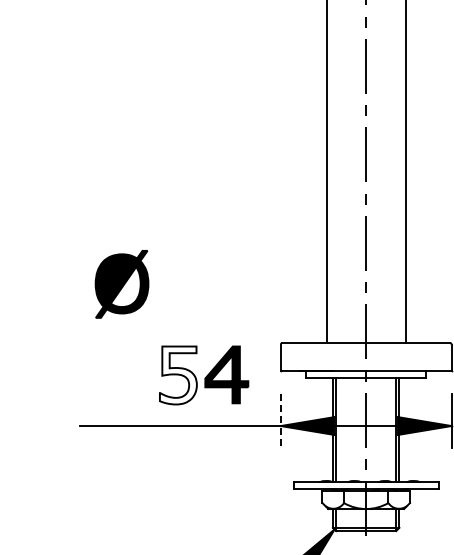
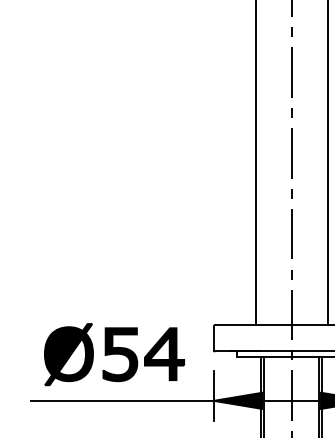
part: (121, 284) -> (68, 354), moved
fill: (177, 375) -> (119, 354), added
line: (280, 421) -> (213, 396), dashed -> solid

